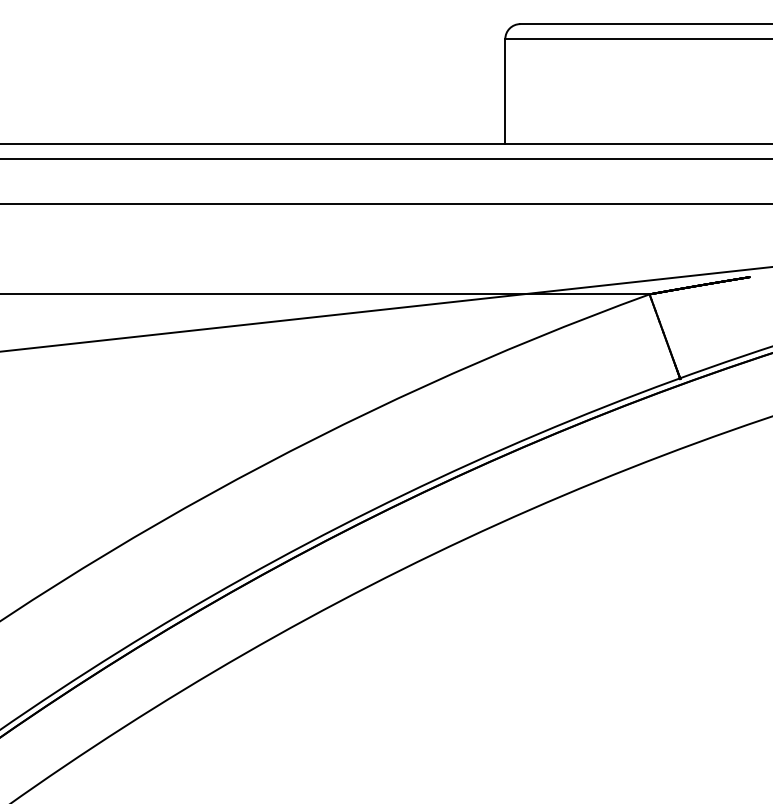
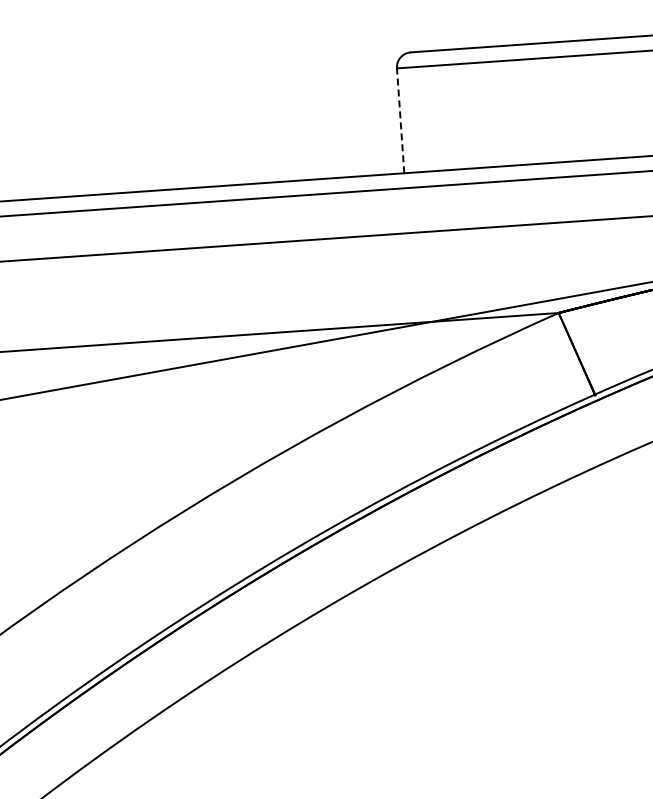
line: (505, 91) -> (400, 120), solid -> dashed

